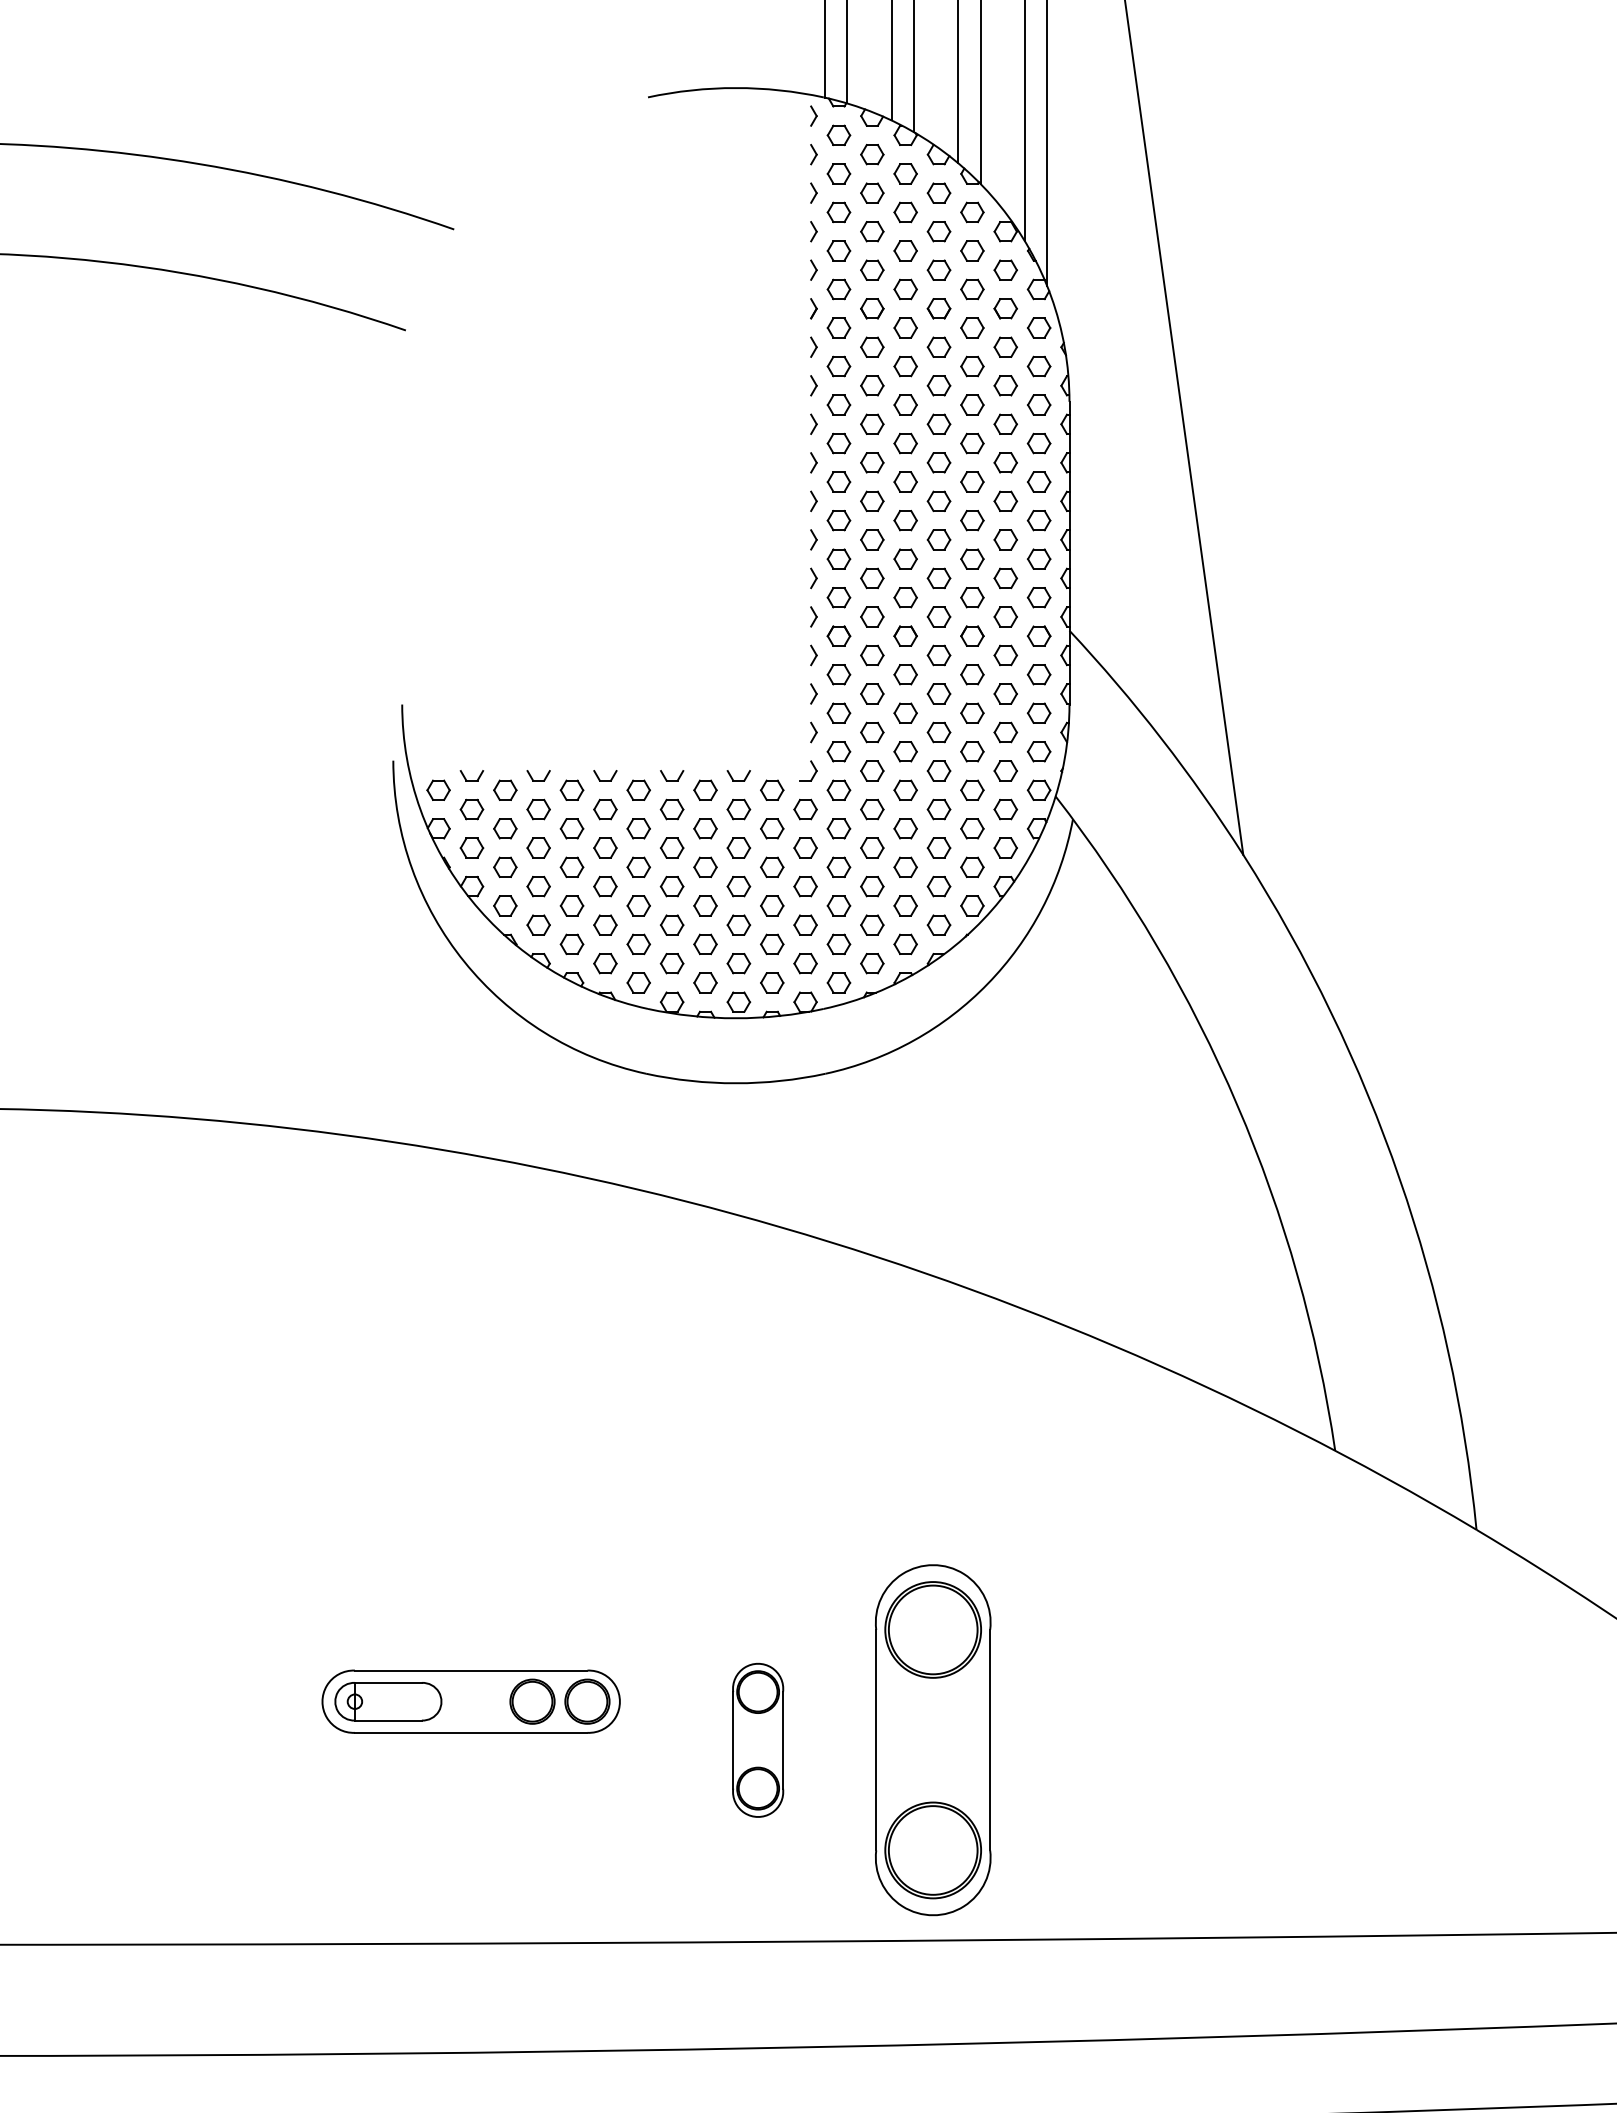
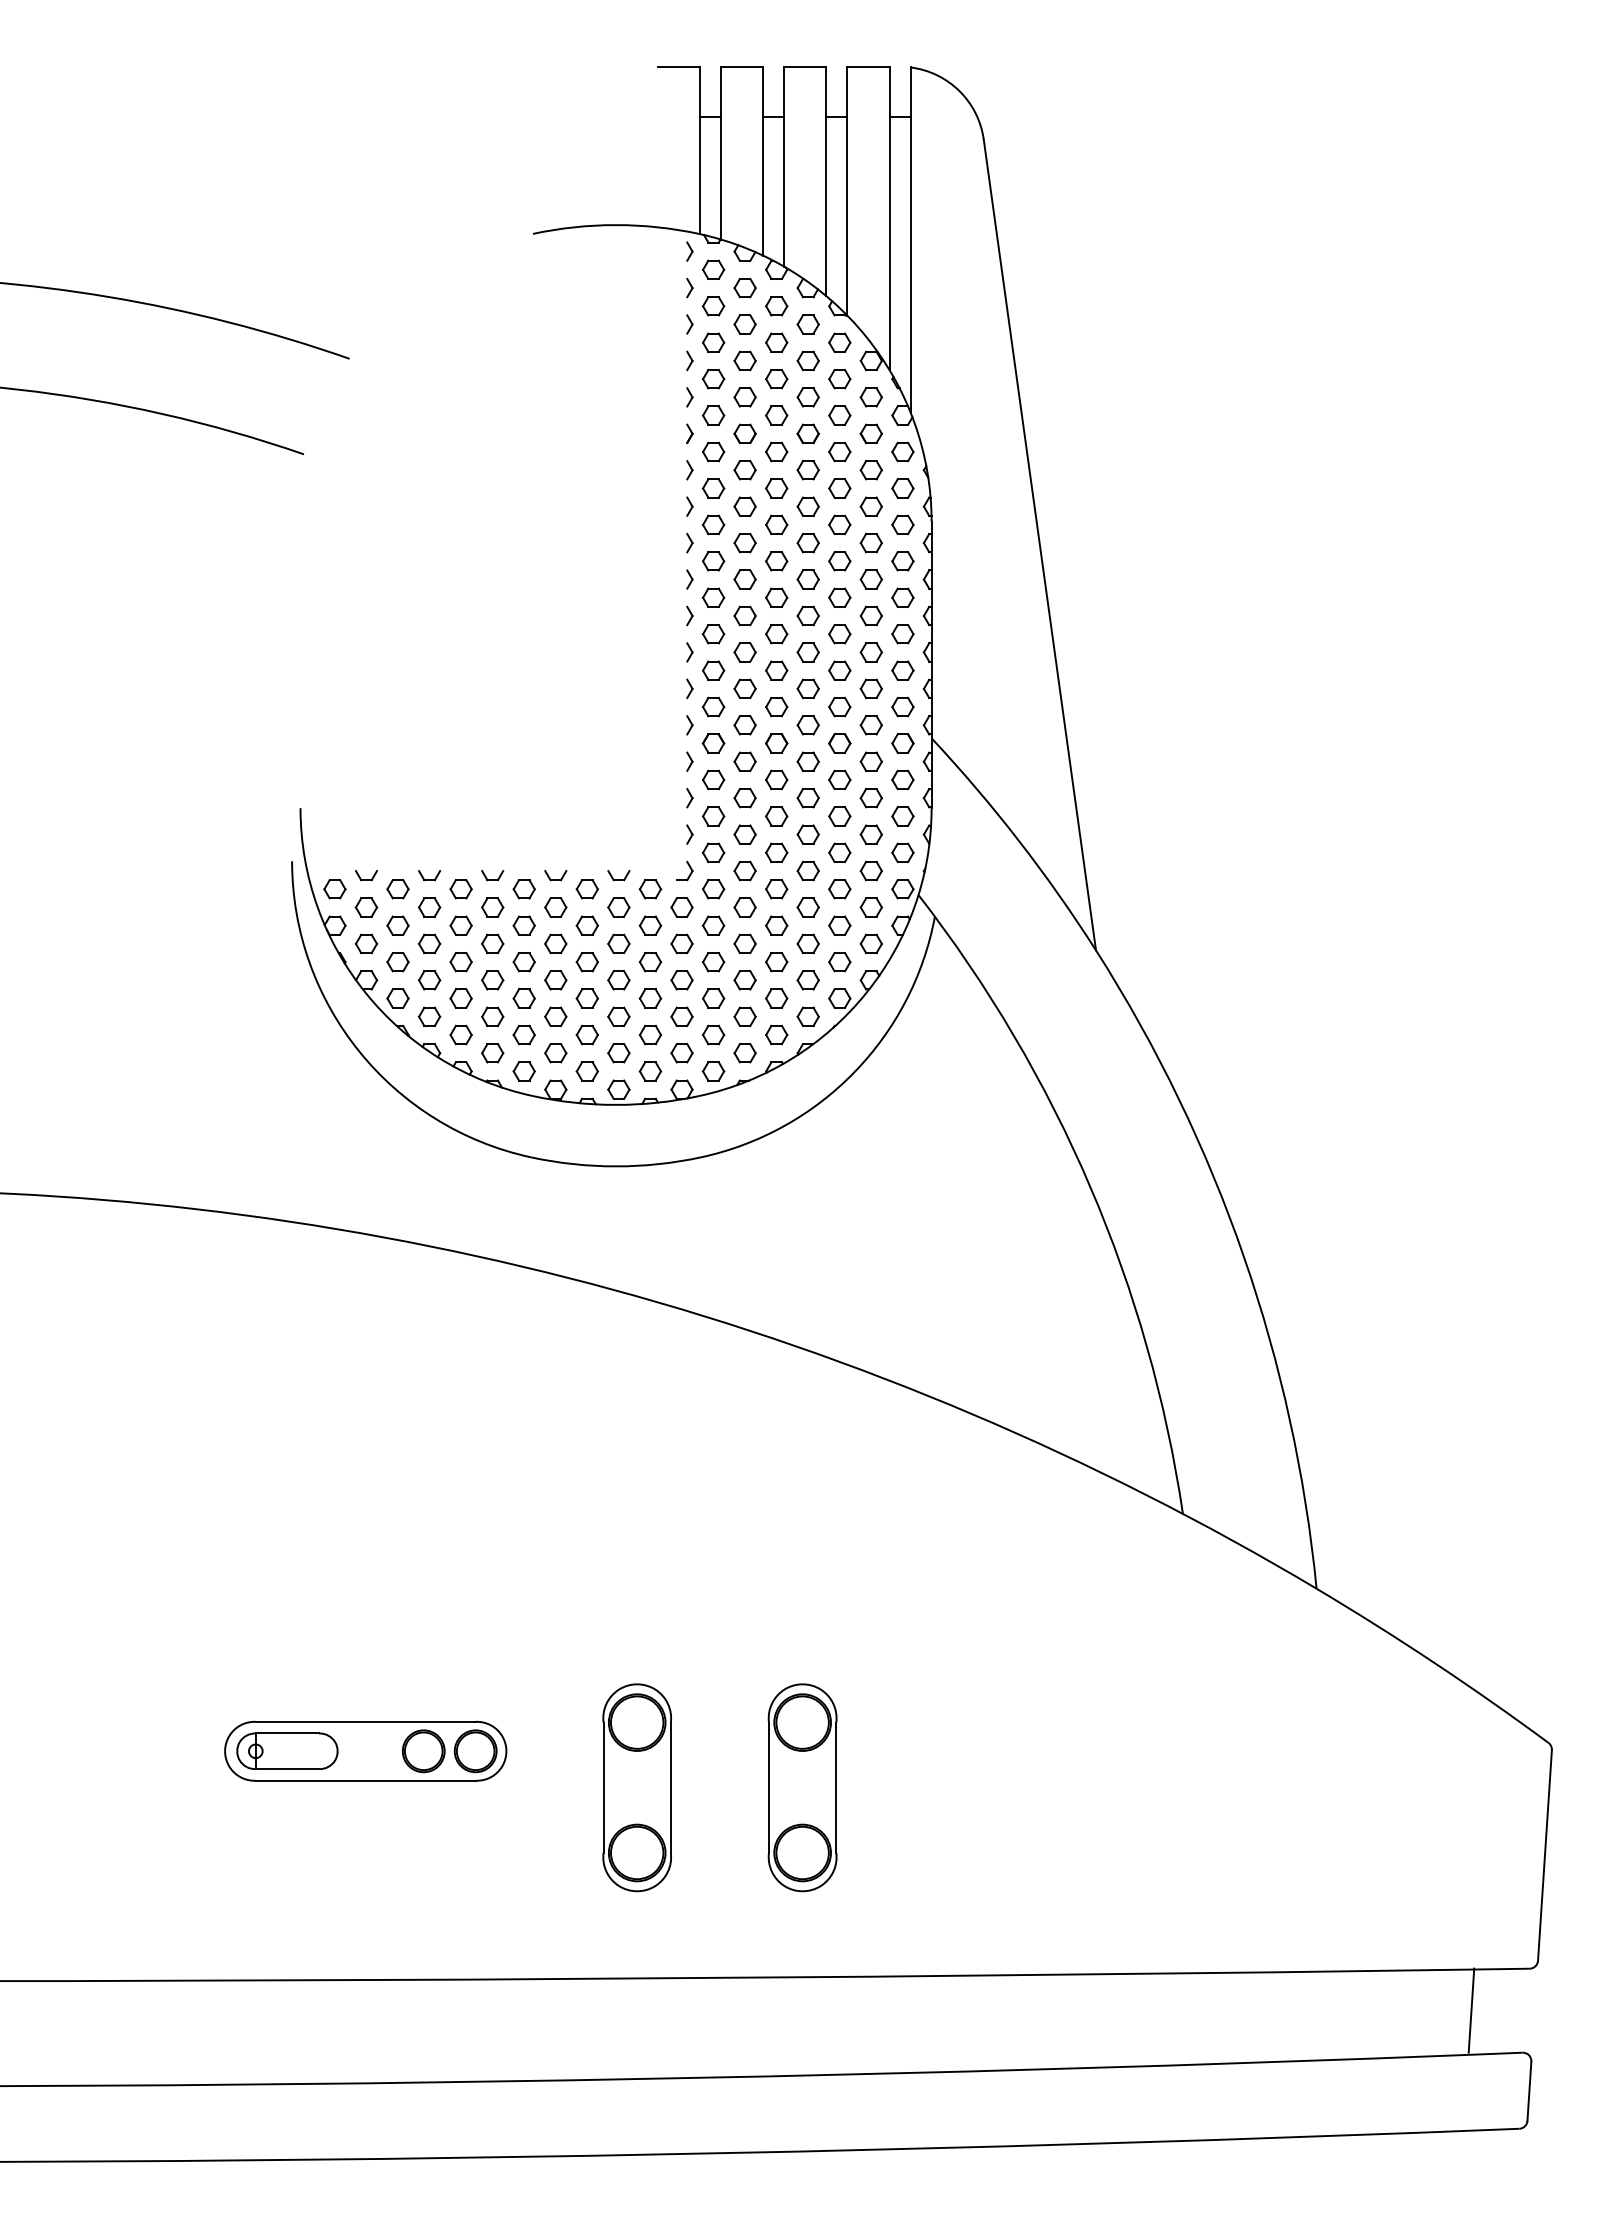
part: (757, 1739) -> (636, 1787), size x1.43
part: (932, 1739) -> (802, 1787), size x0.62

